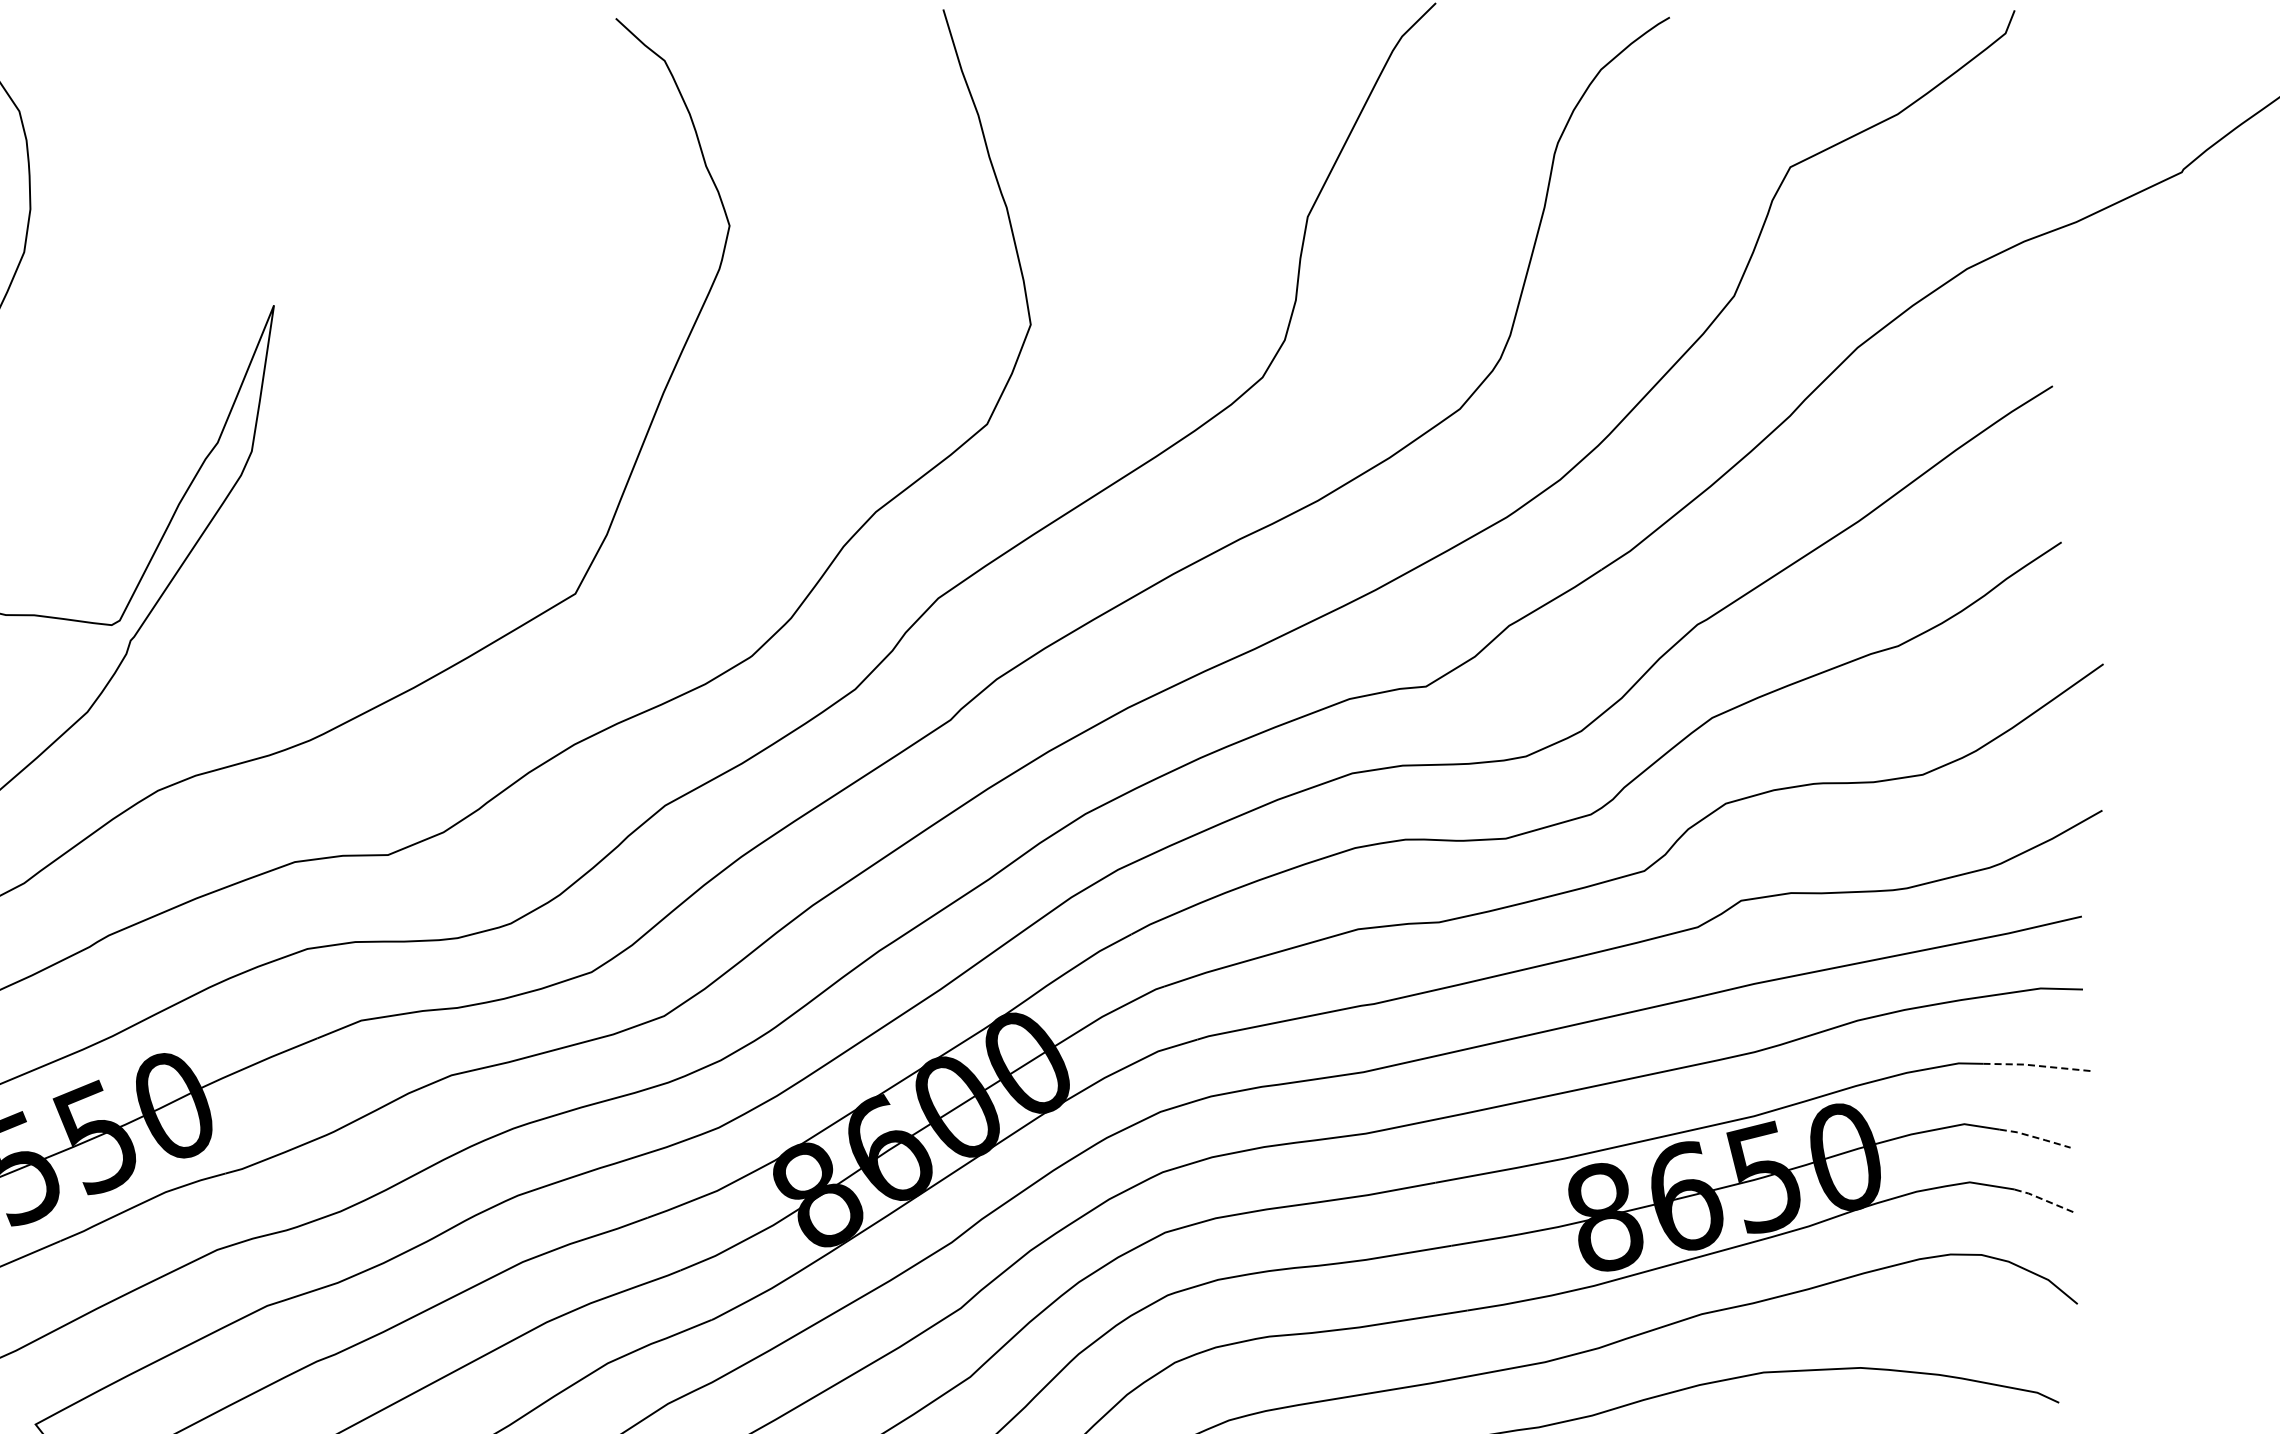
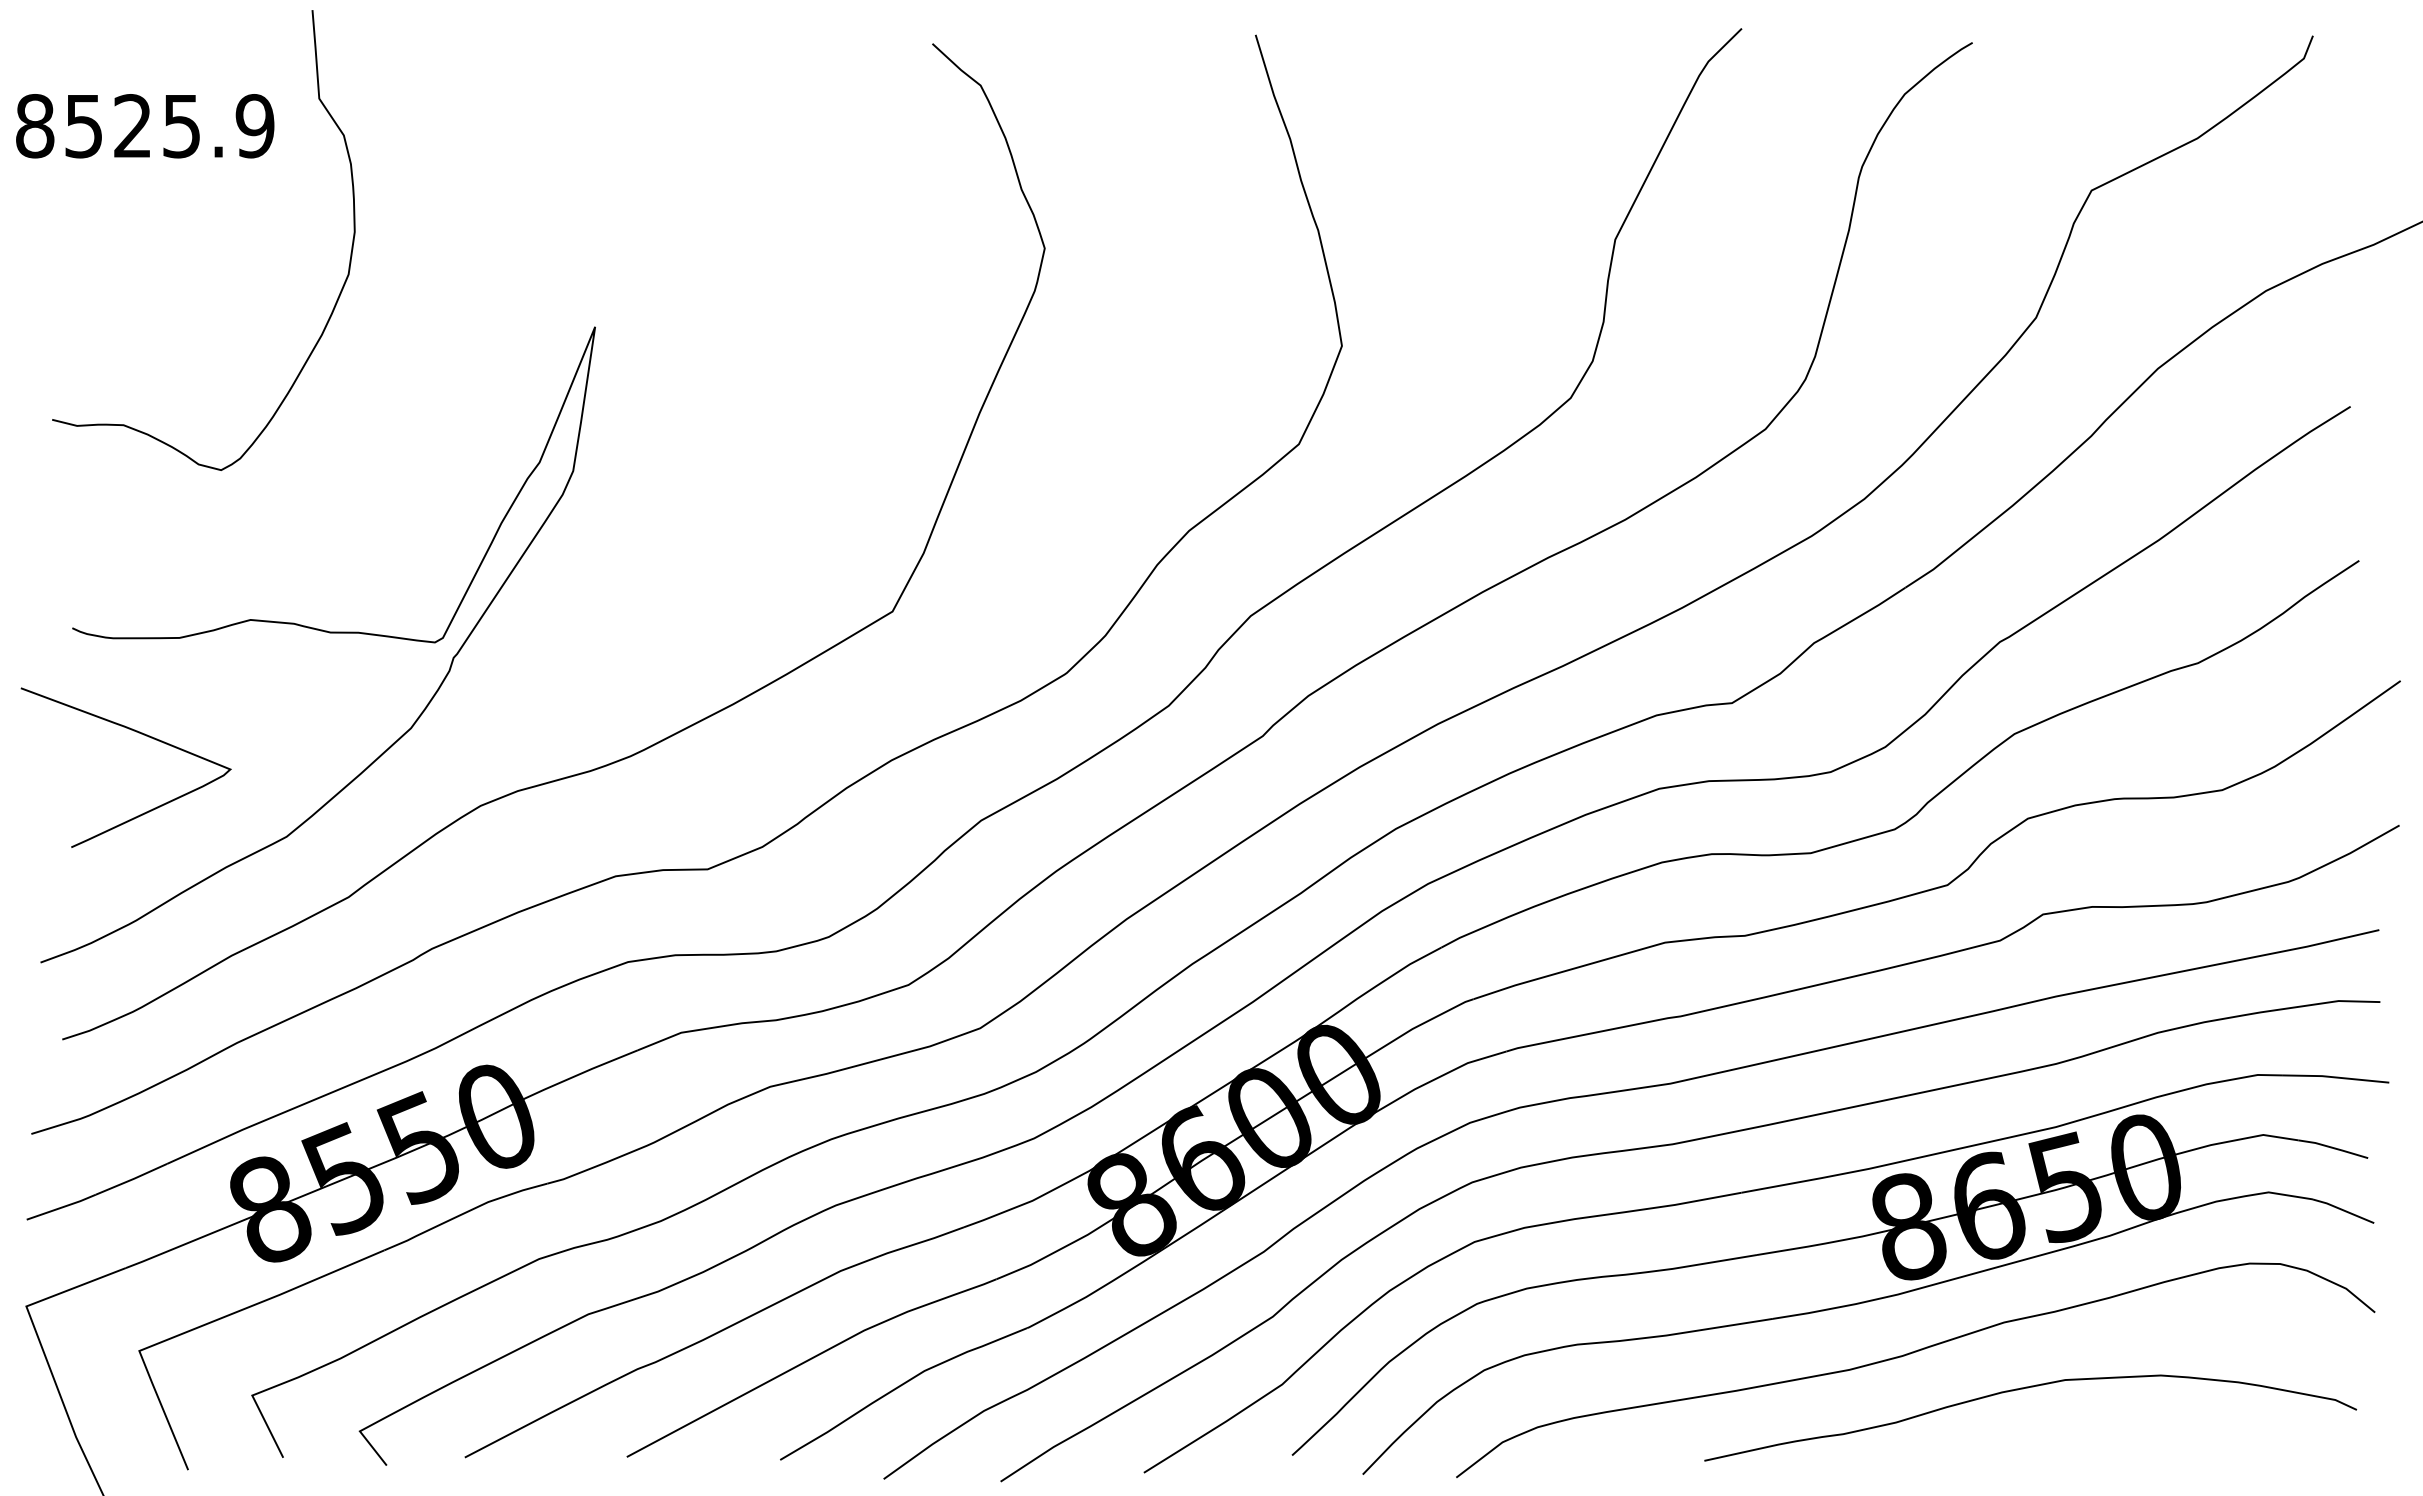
line: (2037, 1065) -> (2335, 1077), dashed -> solid
line: (2035, 1137) -> (2333, 1148), dashed -> solid
line: (2045, 1200) -> (2343, 1210), dashed -> solid

